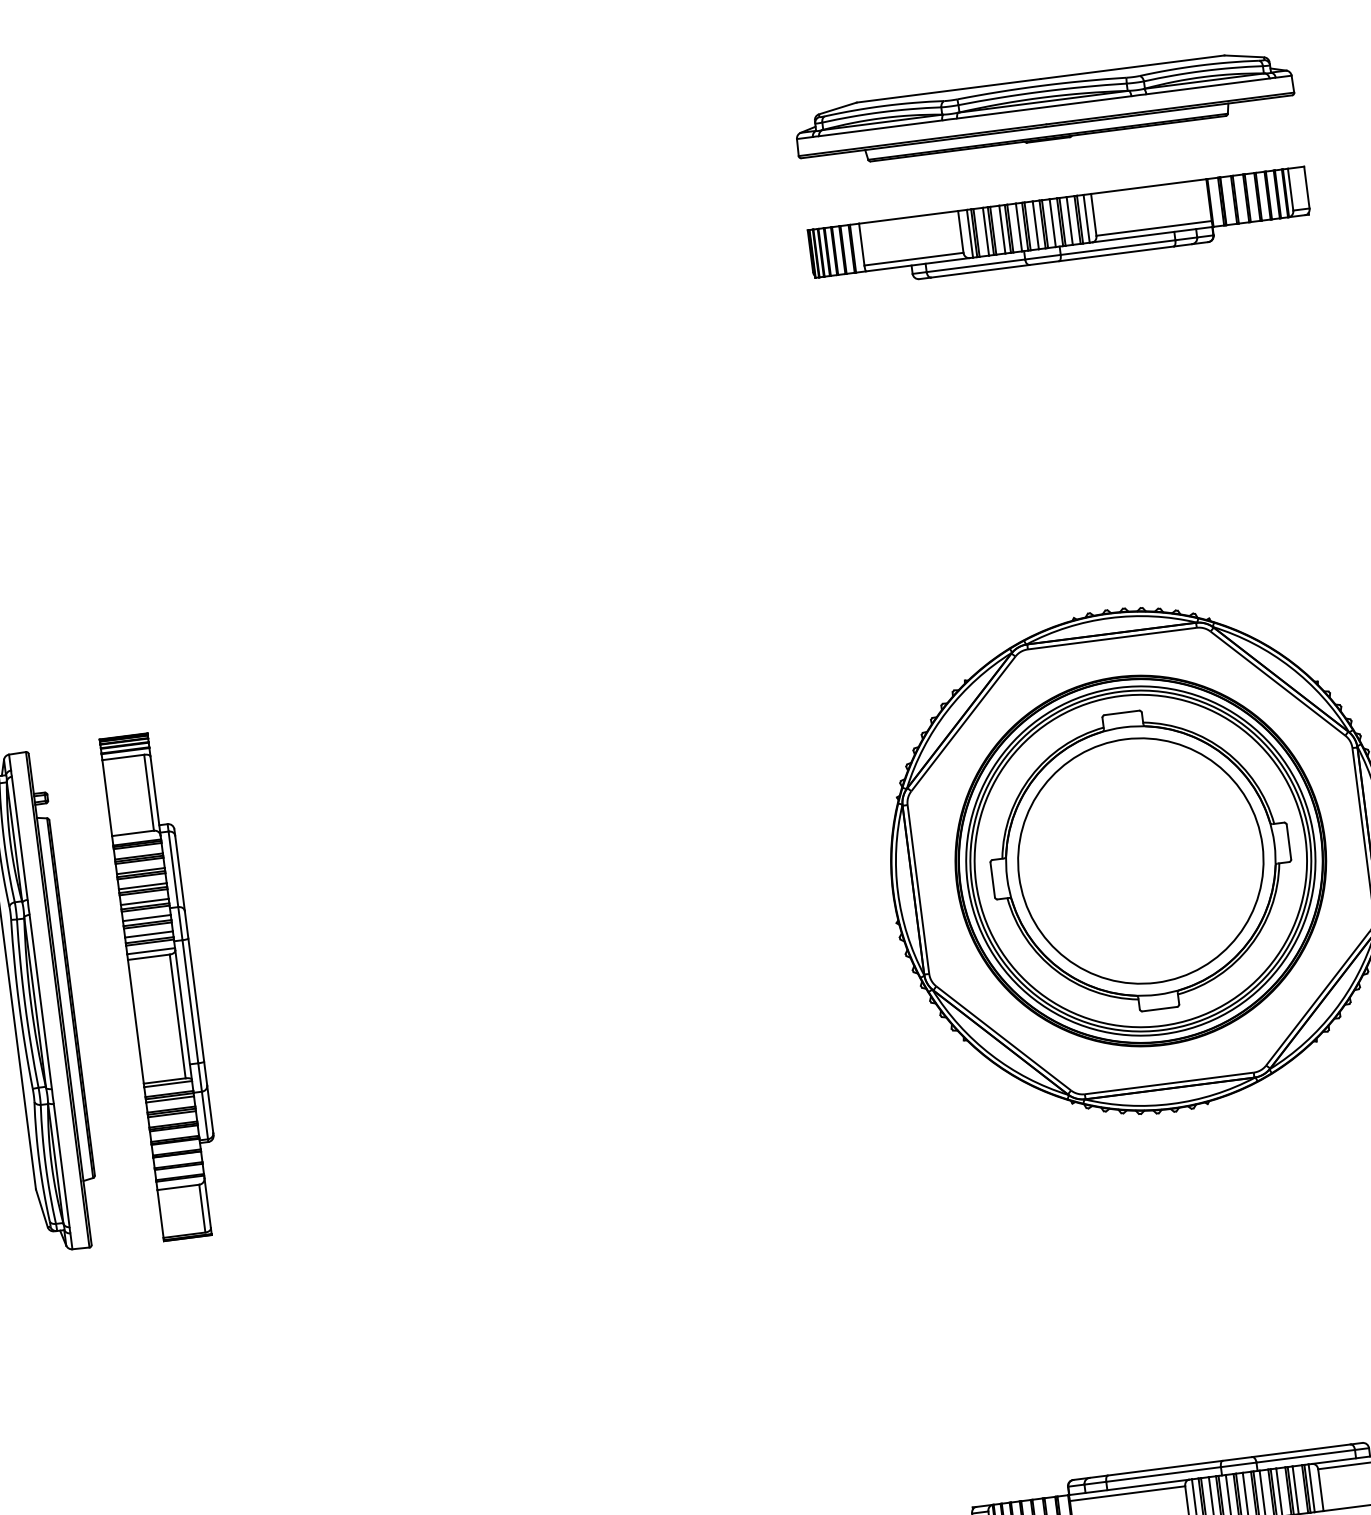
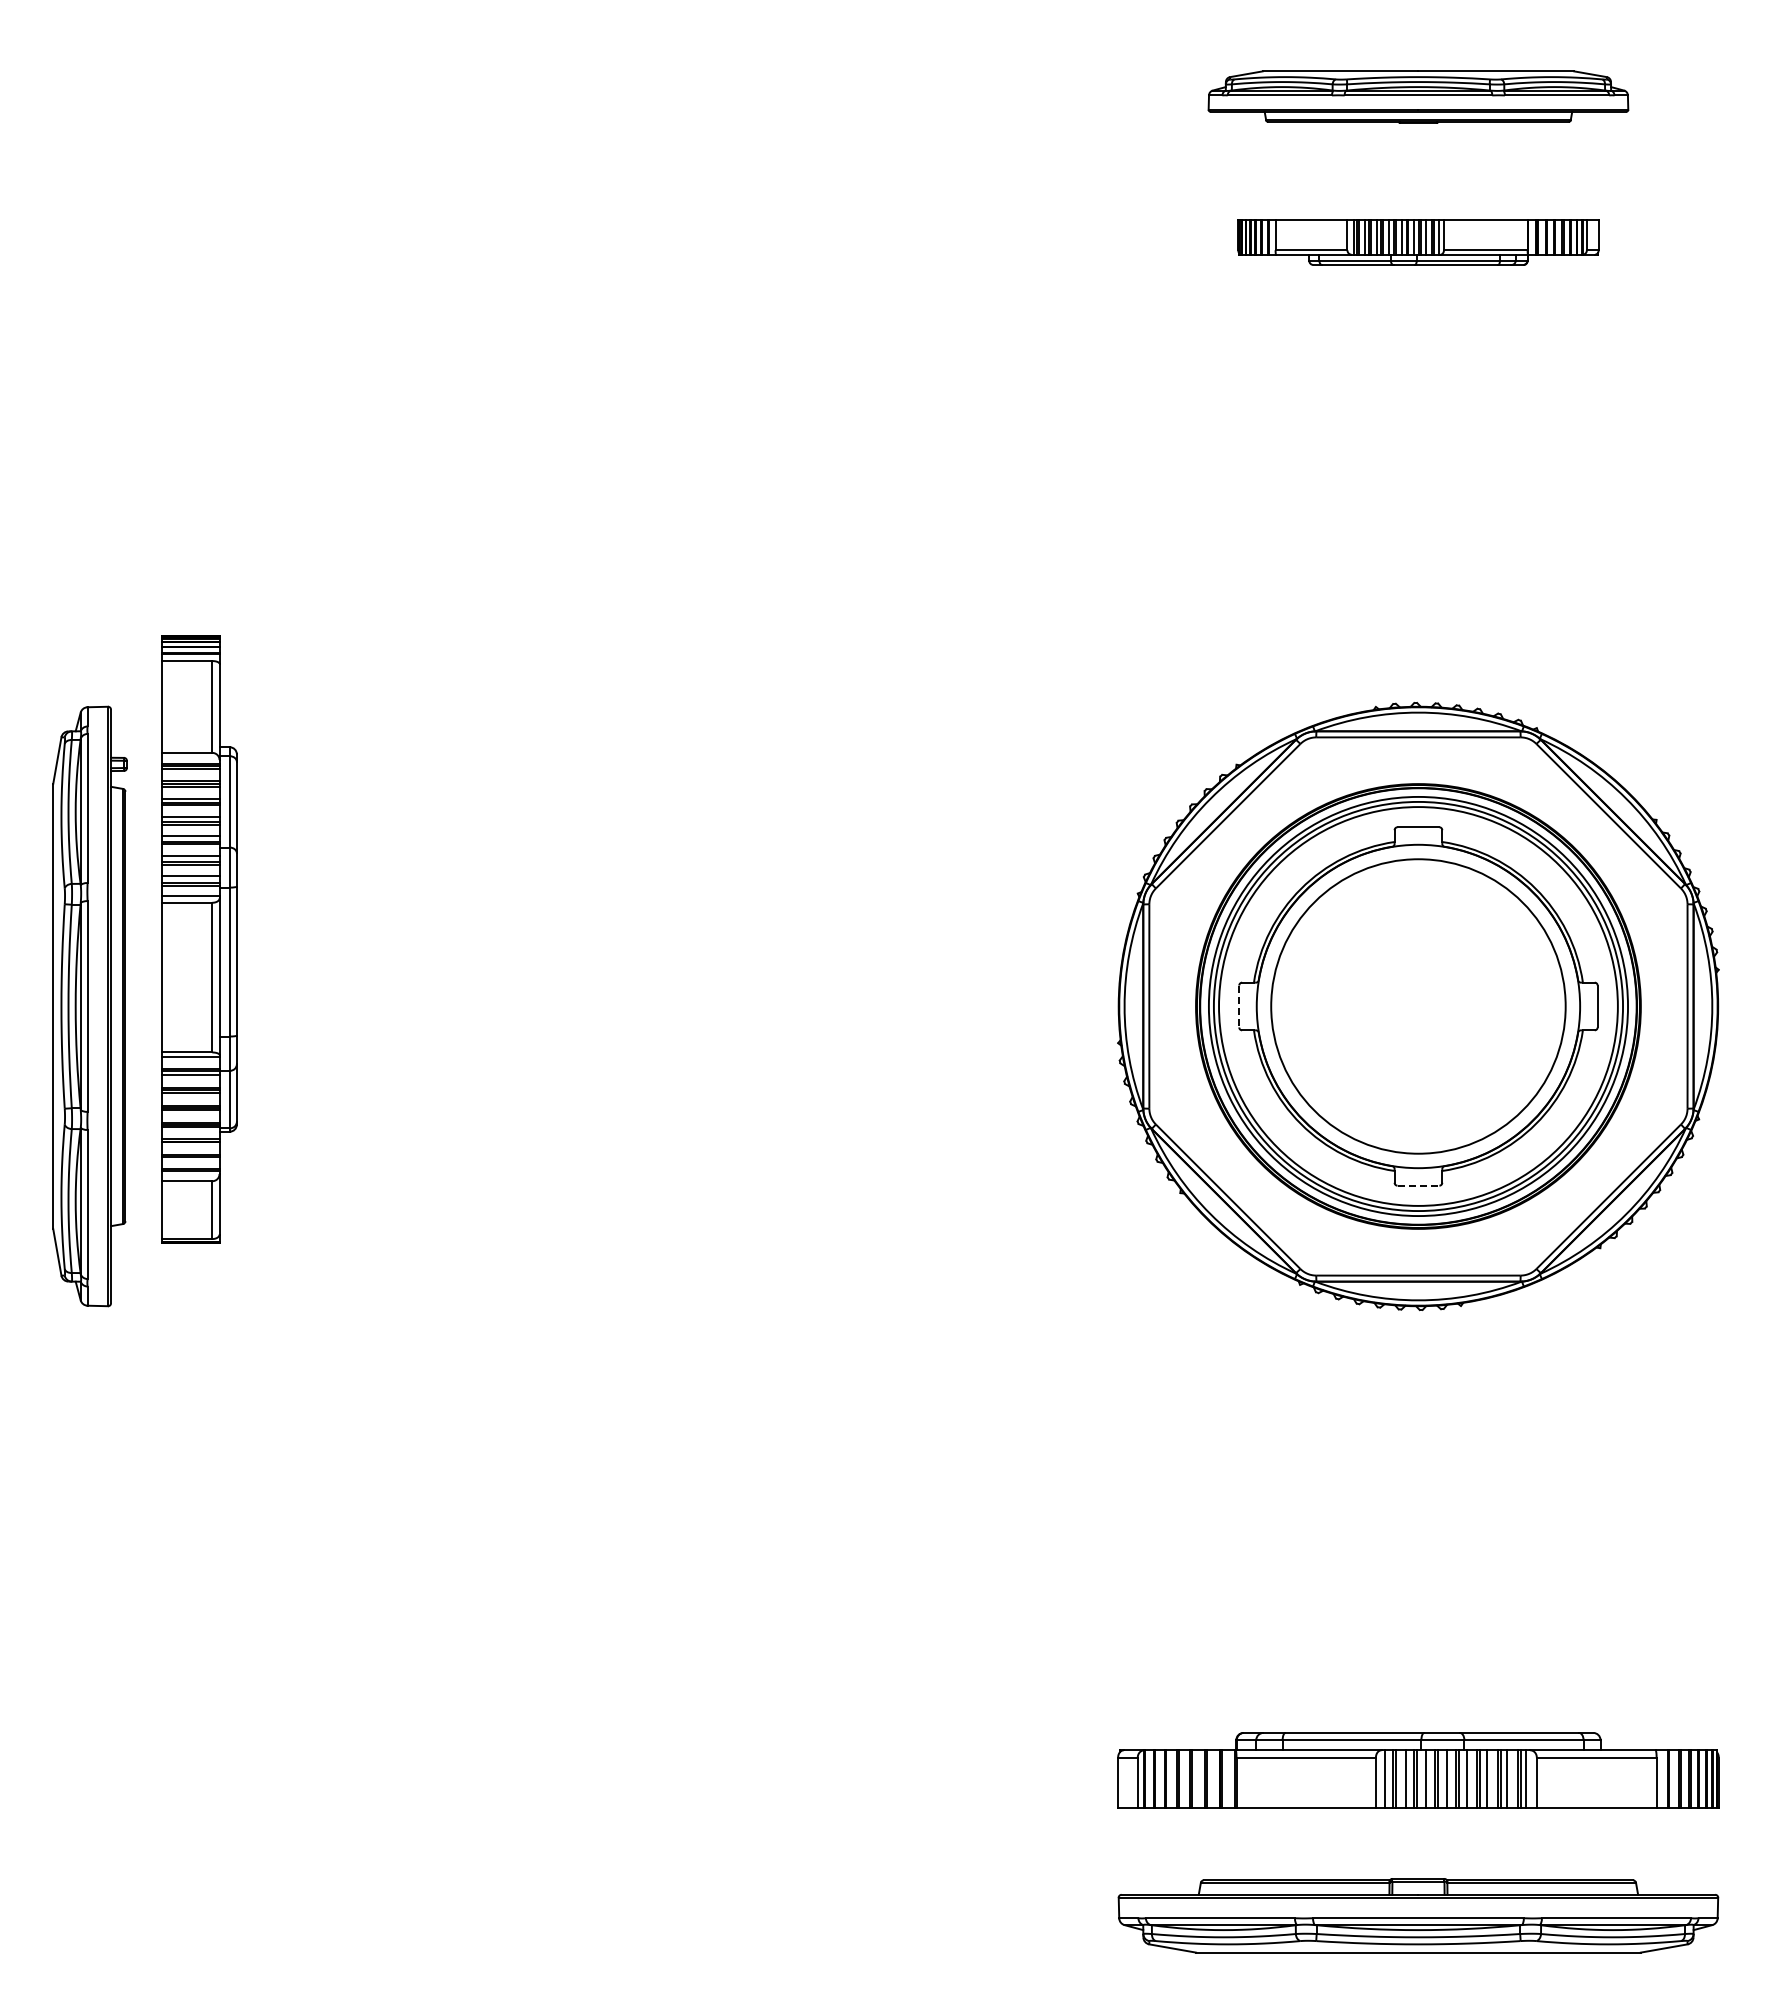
part: (1044, 108) -> (1418, 96), size x0.7
part: (1059, 229) -> (1418, 242), size x0.6
line: (992, 879) -> (1239, 1006), solid -> dashed
part: (163, 986) -> (199, 939), moved
line: (1159, 1008) -> (1418, 1185), solid -> dashed

